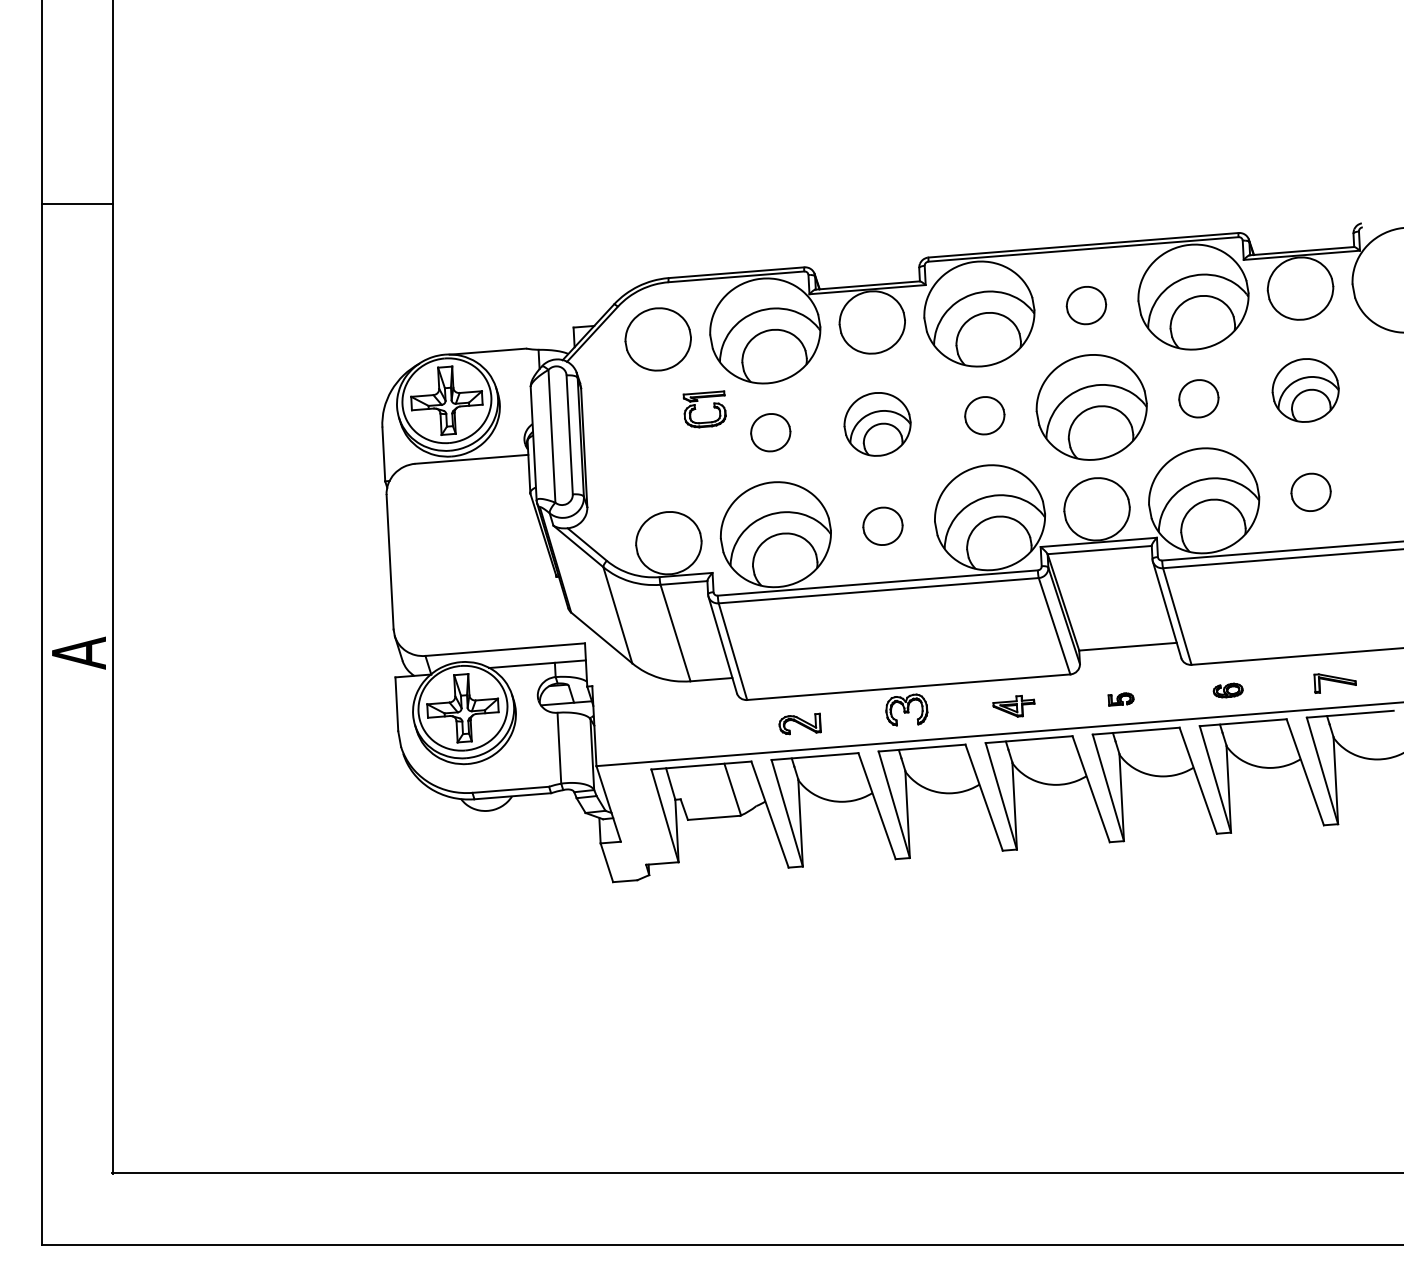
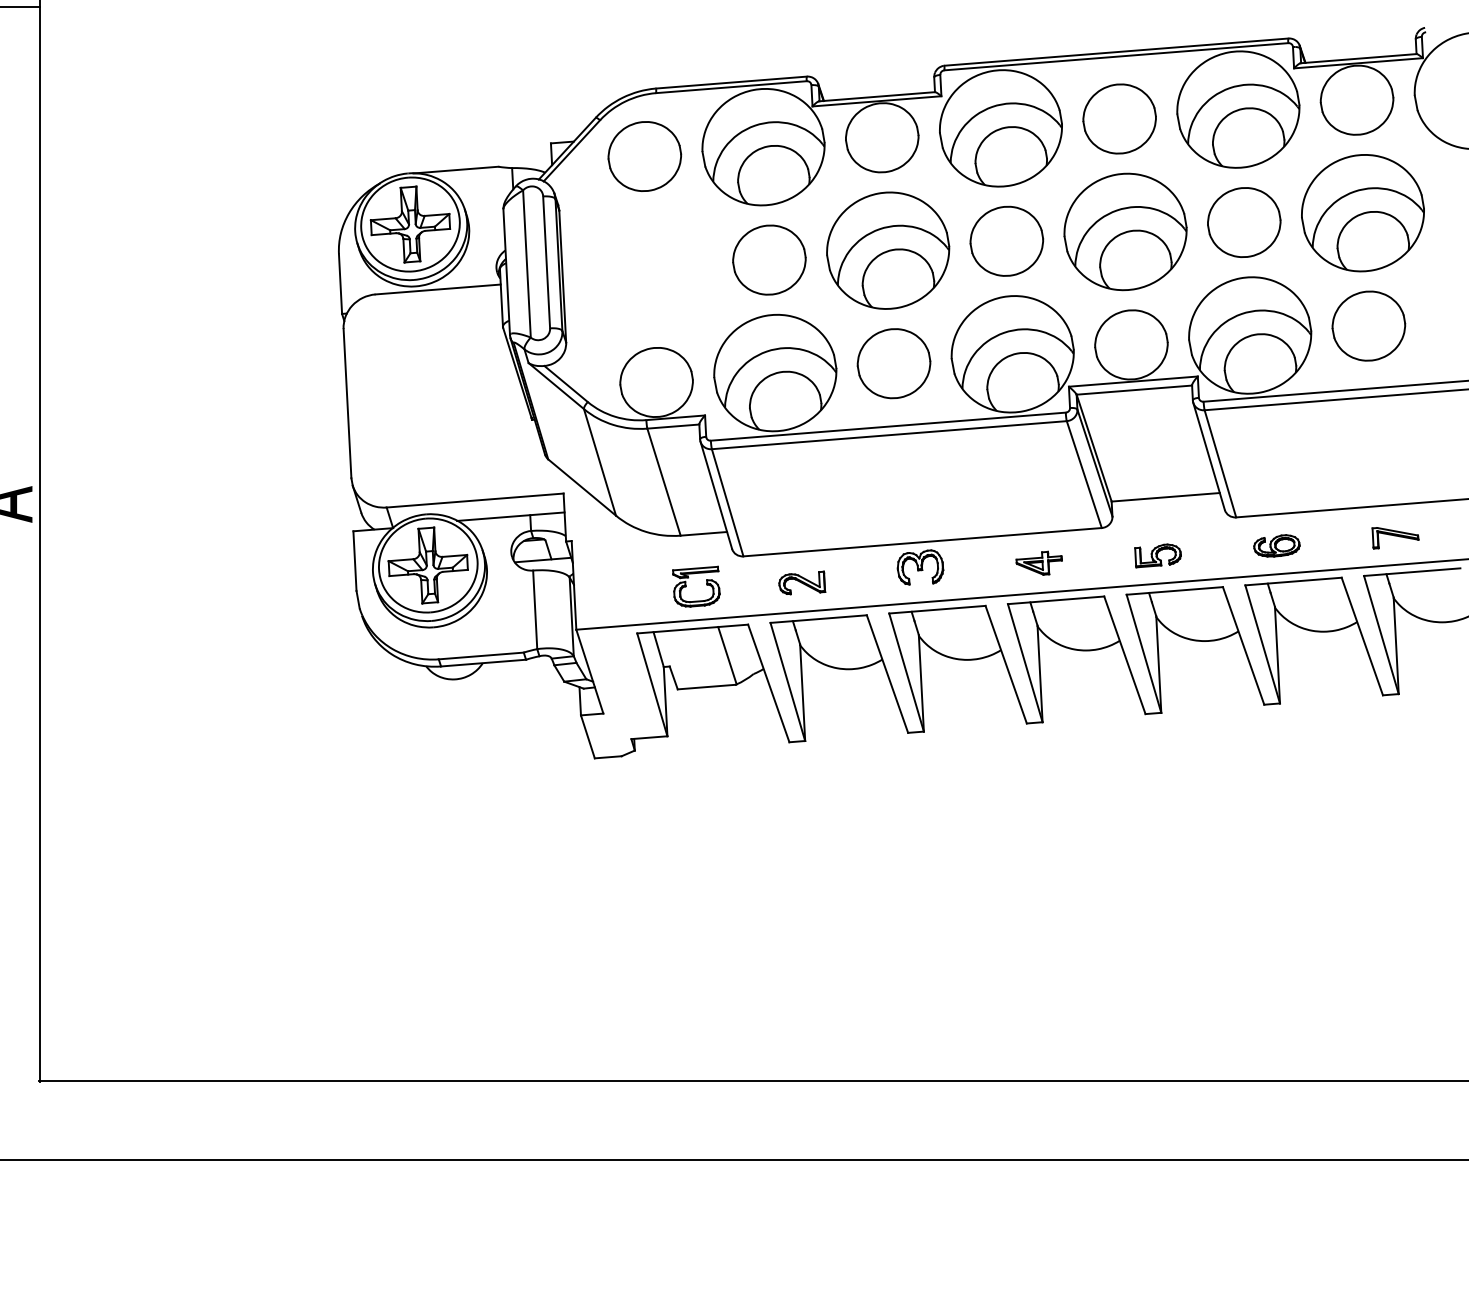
part: (1086, 305) -> (1119, 118), size x1.67
part: (1305, 390) -> (1362, 213), size x1.67
part: (1198, 398) -> (1243, 222), size x1.67
part: (696, 409) -> (687, 586), moved
part: (984, 415) -> (1006, 240), size x1.67
part: (877, 424) -> (887, 250), size x1.67
part: (770, 432) -> (769, 259), size x1.67
part: (1310, 492) -> (1368, 326), size x1.67
part: (882, 526) -> (893, 363), size x1.67
part: (1227, 690) -> (1276, 545), size x1.43
part: (1120, 699) -> (1157, 555), size x1.67

